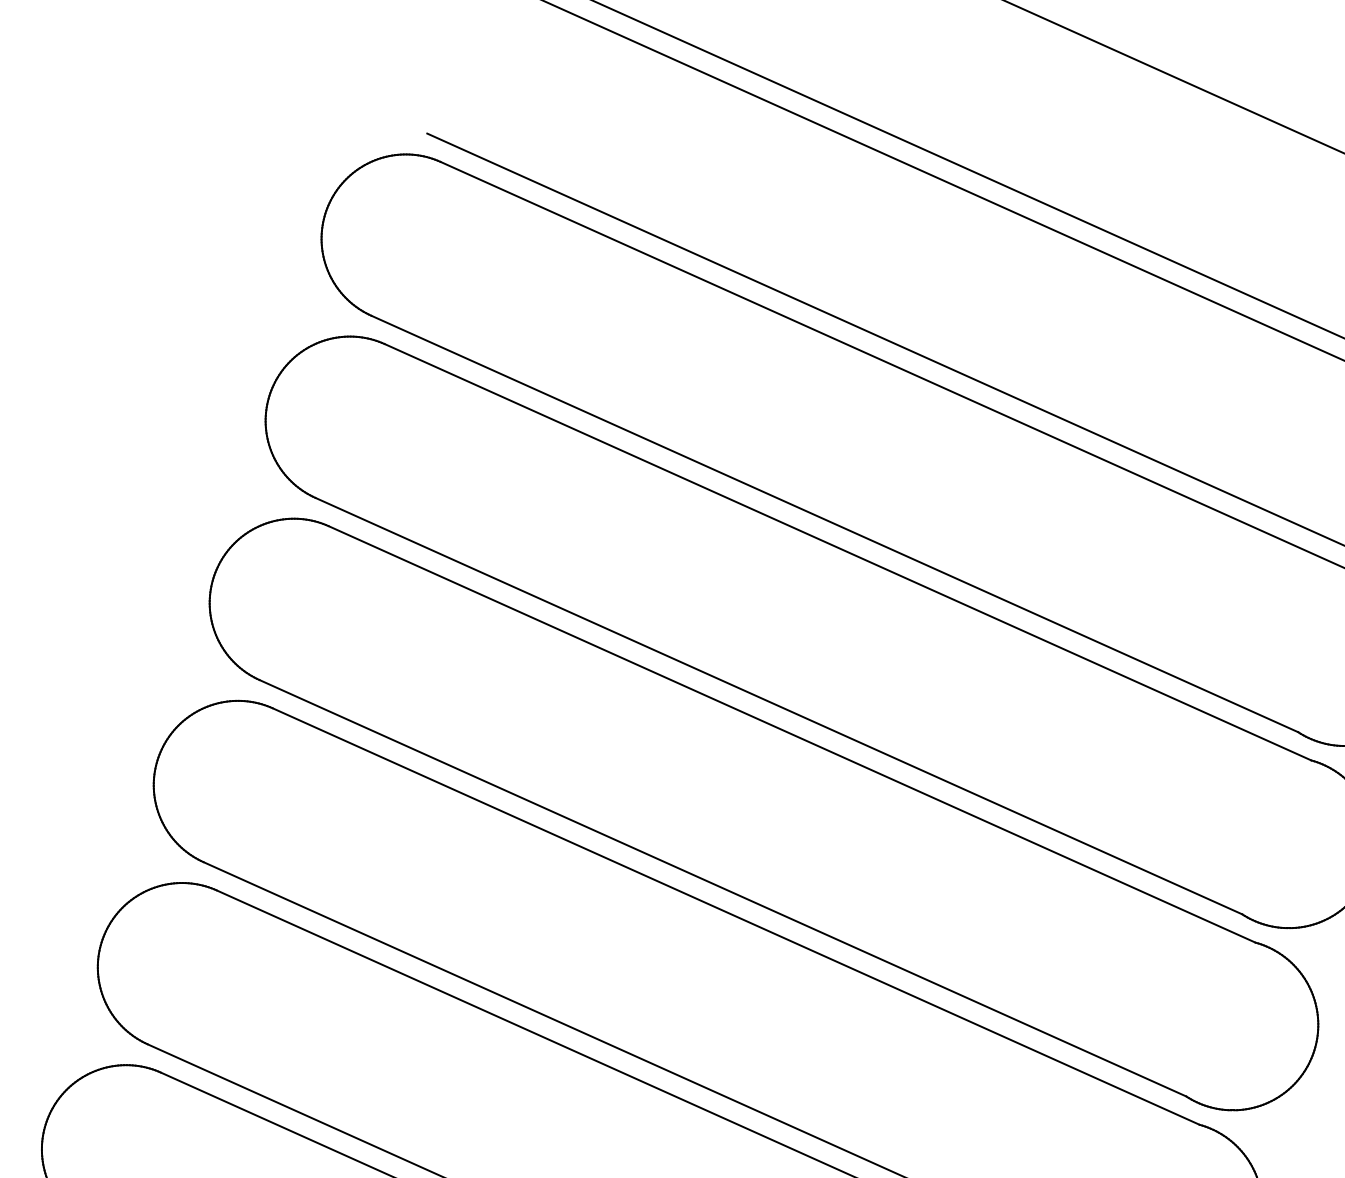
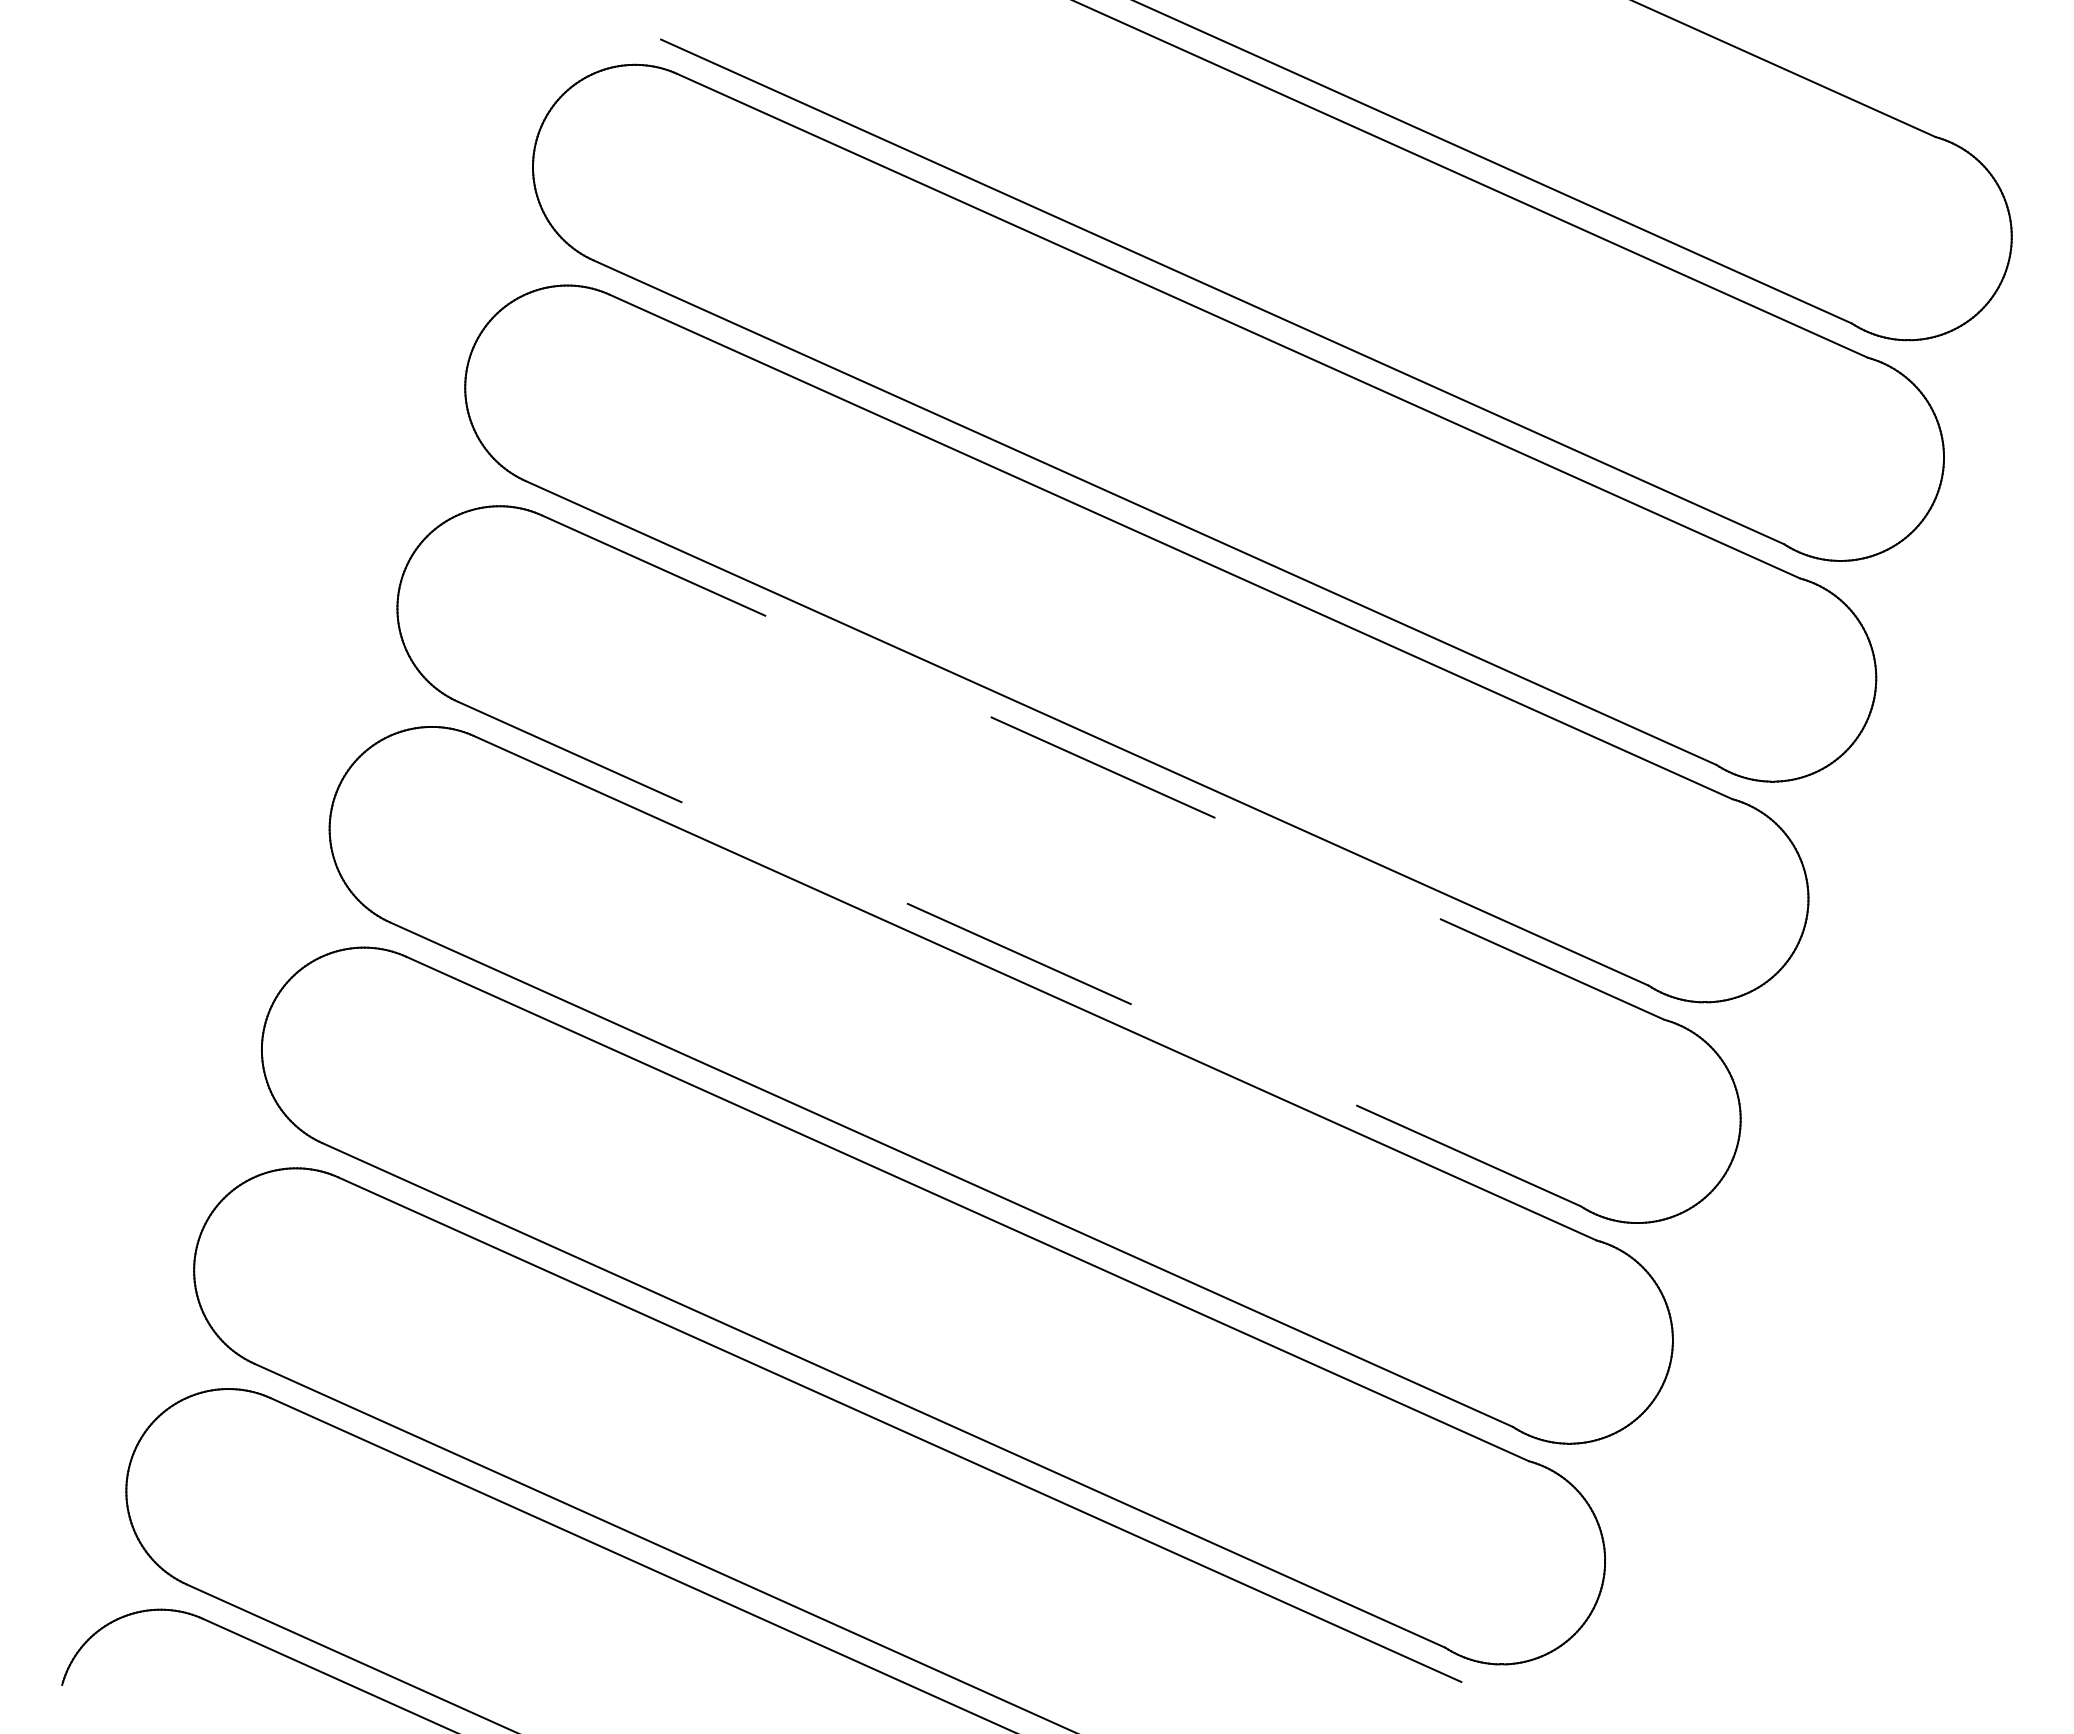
line: (792, 734) -> (1103, 767), solid -> dashed
line: (723, 887) -> (1019, 953), solid -> dashed

